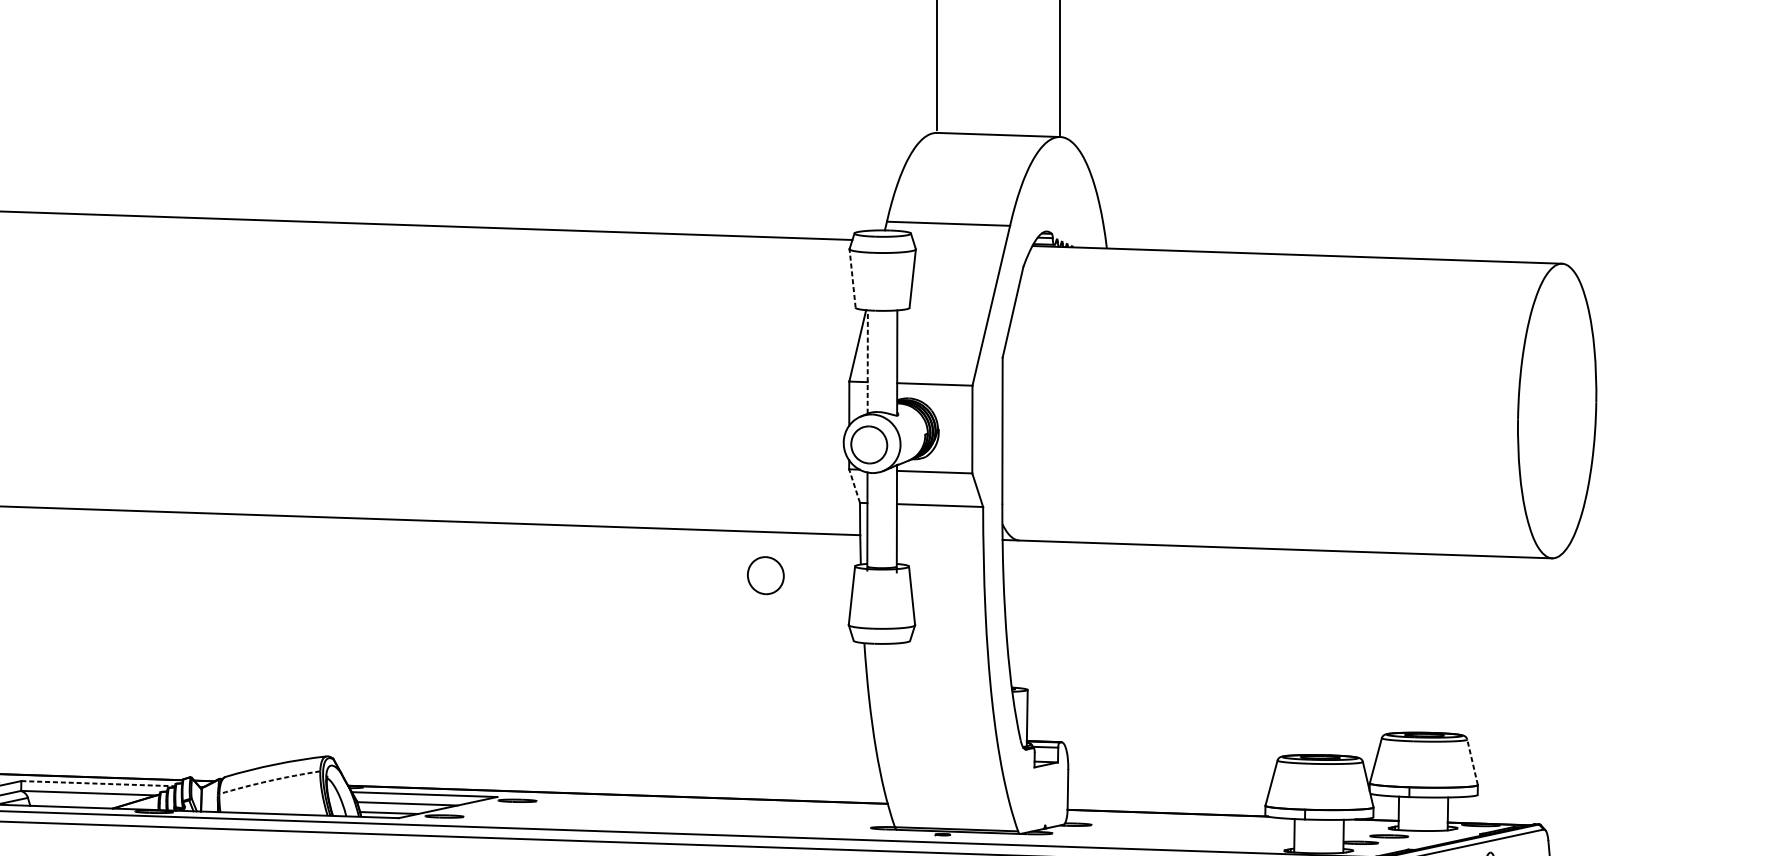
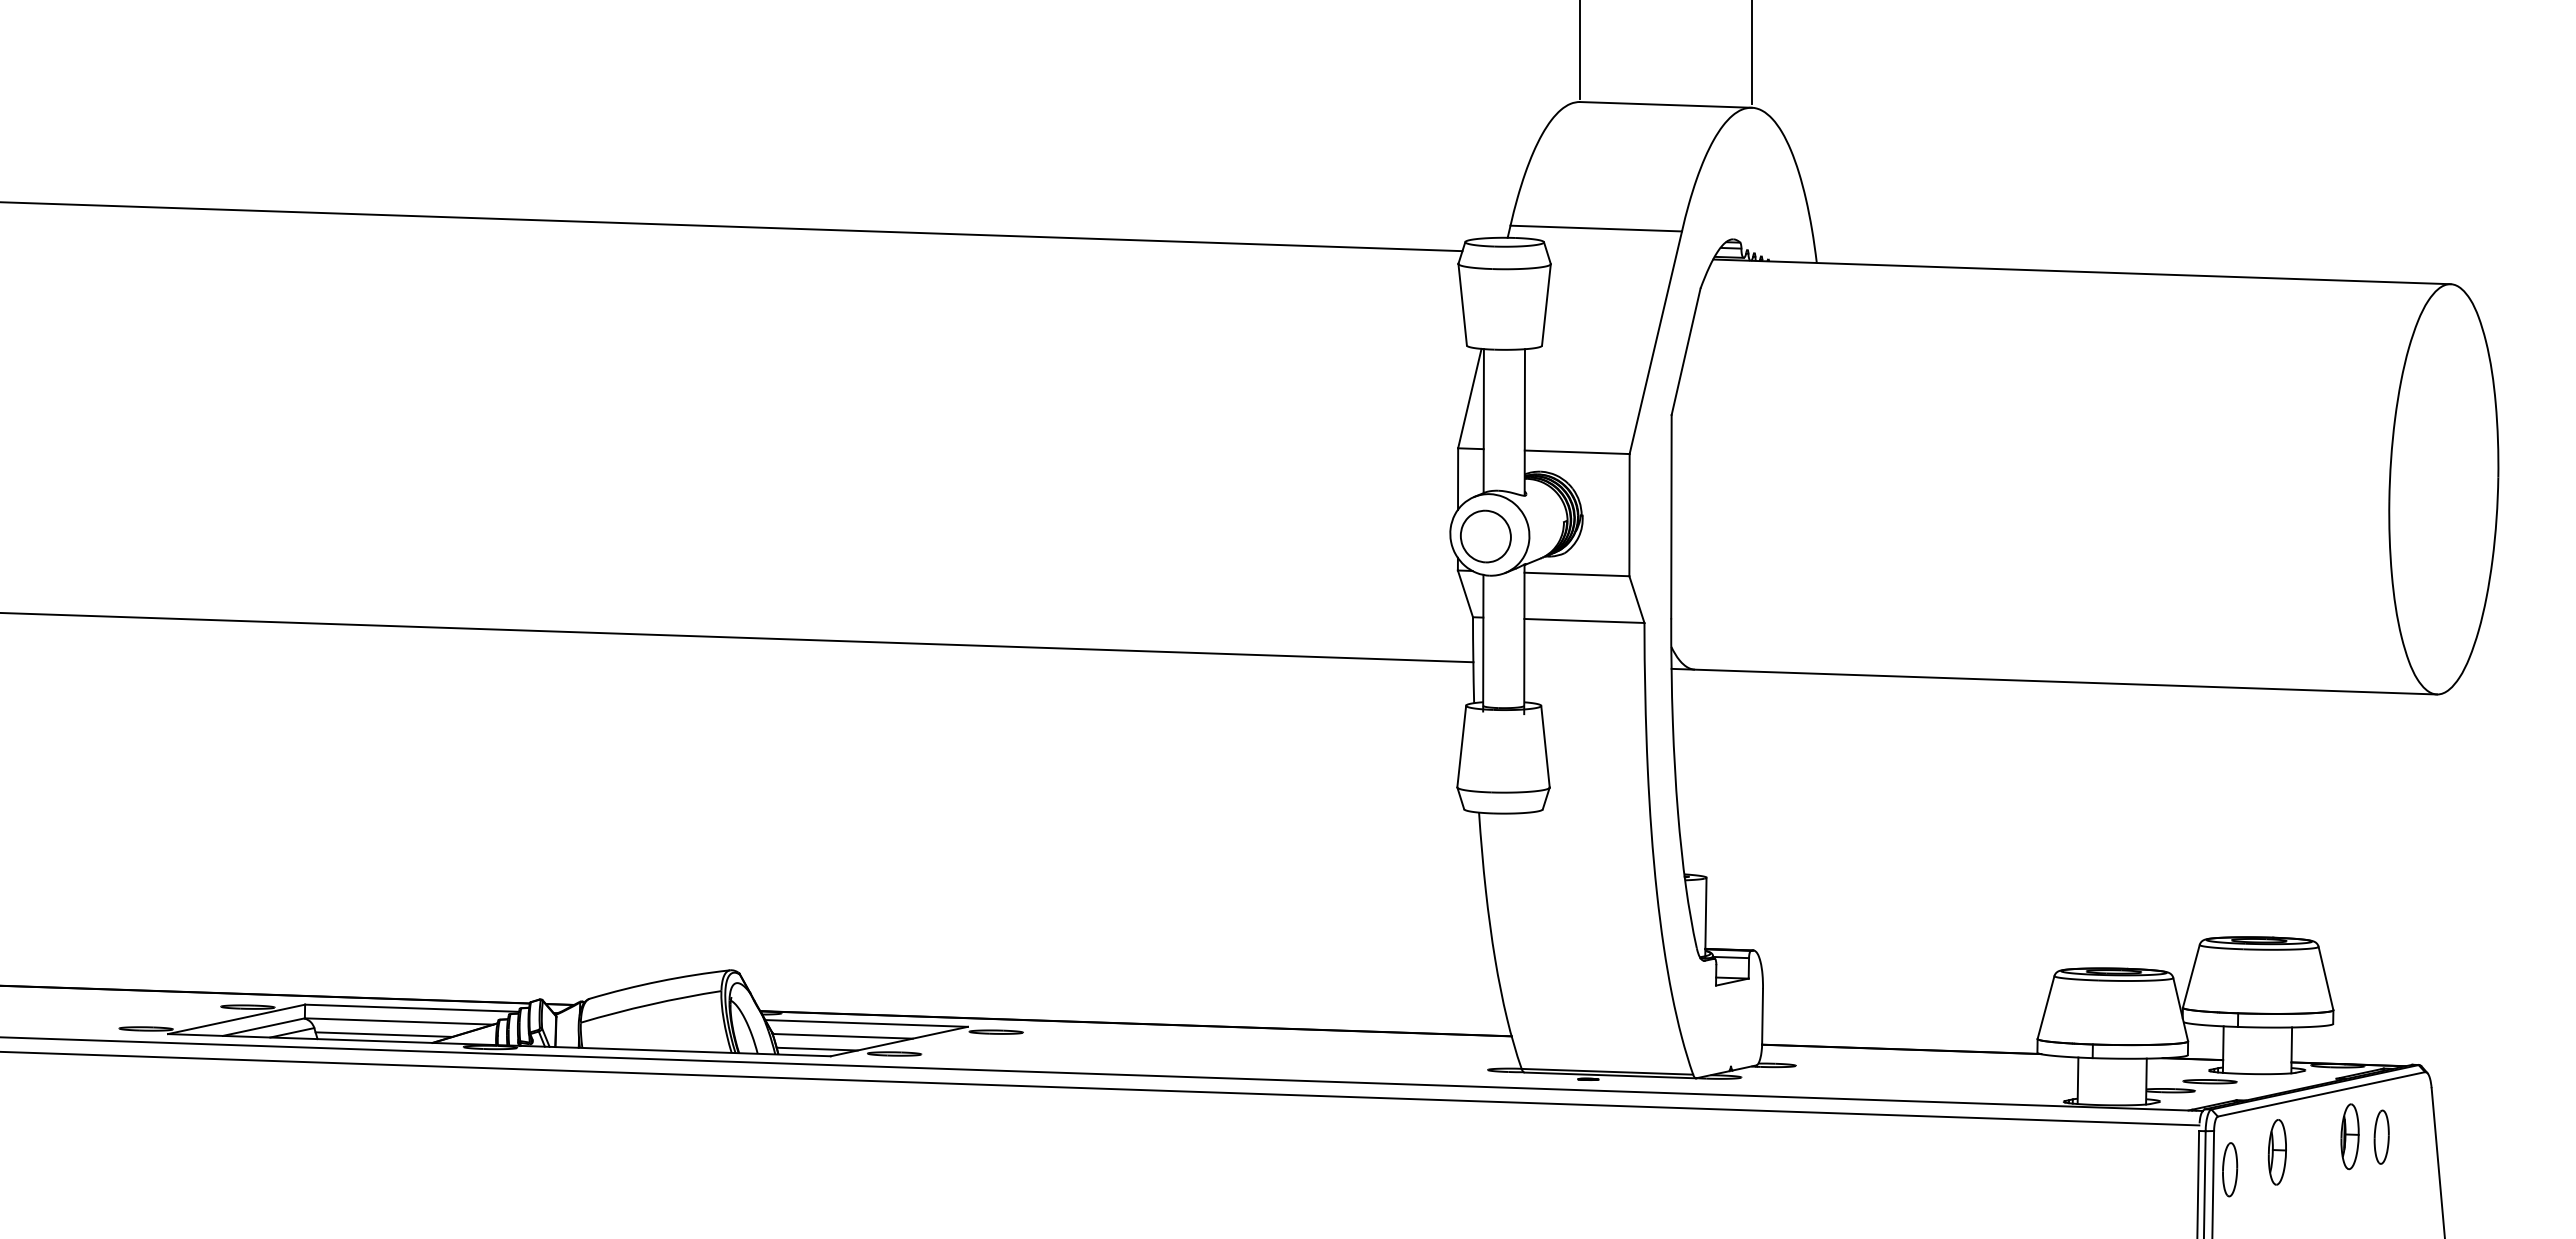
line: (852, 278) -> (1462, 304), dashed -> solid
line: (867, 361) -> (1483, 420), dashed -> solid
line: (854, 485) -> (1465, 593), dashed -> solid
part: (765, 575) -> (1341, 718), removed
line: (1472, 762) -> (2326, 978), dashed -> solid
arc: (269, 780) -> (650, 1004), dashed -> solid
line: (98, 783) -> (412, 1008), dashed -> solid
line: (77, 802) -> (383, 1034), added

